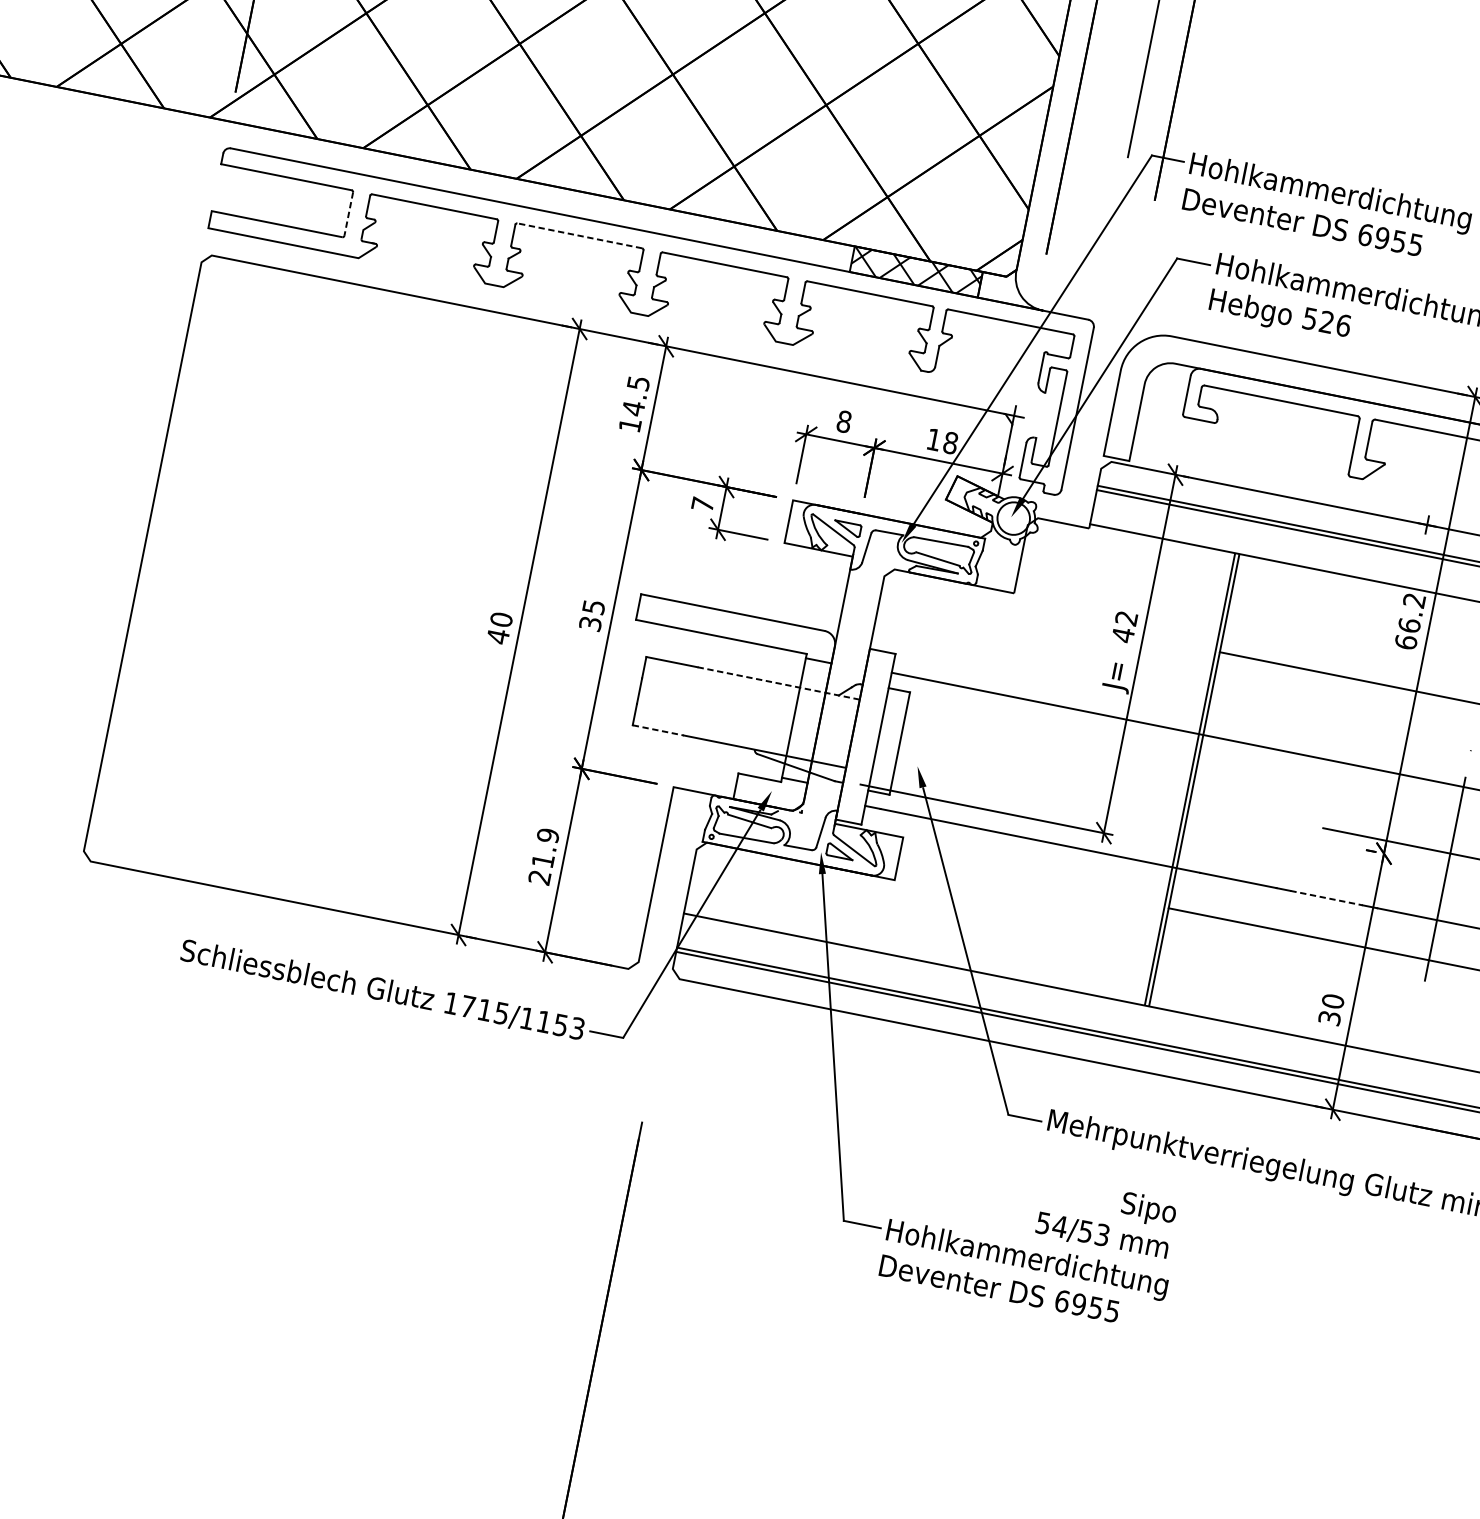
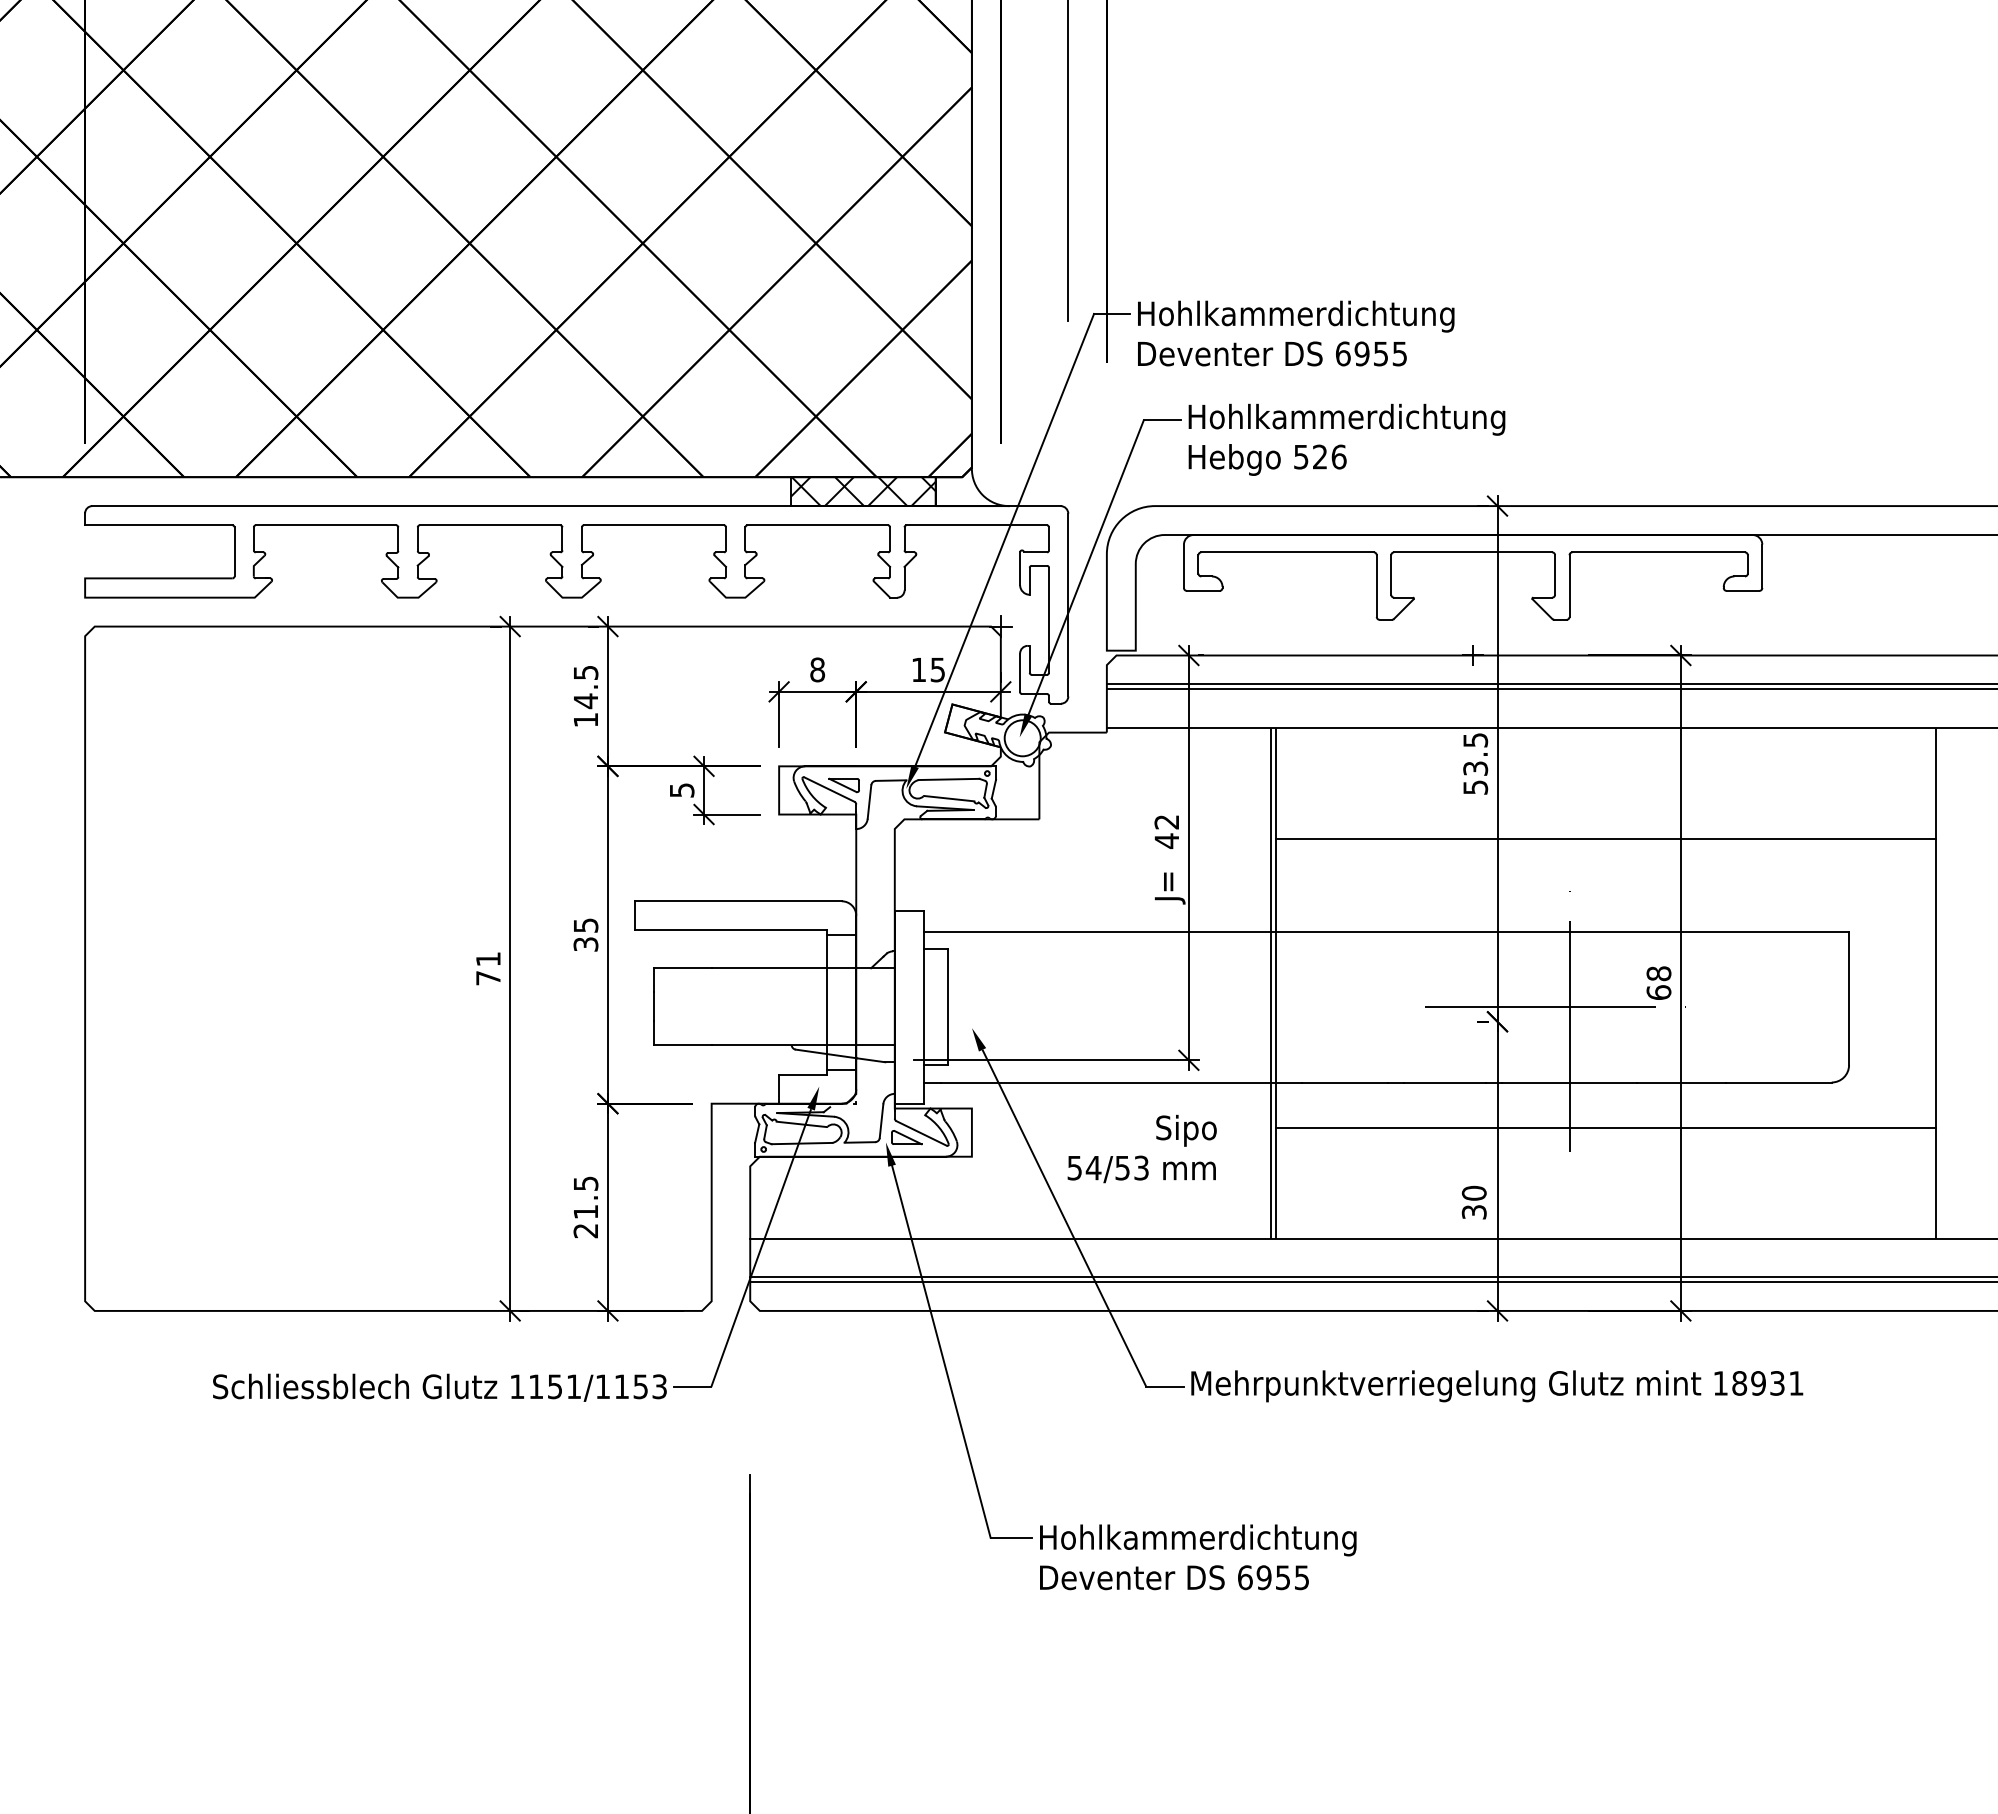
line: (348, 213) -> (234, 551), dashed -> solid
line: (579, 235) -> (489, 525), dashed -> solid
text: (950, 442) -> (937, 669), 18 -> 15
text: (703, 504) -> (682, 790), 7 -> 5
text: (1410, 621) -> (1475, 763), 66.2 -> 53.5
text: (499, 627) -> (488, 968), 40 -> 71
line: (778, 683) -> (803, 968), dashed -> solid
line: (658, 730) -> (682, 1045), dashed -> solid
text: (547, 835) -> (585, 1183), 21.9 -> 21.5
line: (1326, 898) -> (1444, 1082), dashed -> solid
text: (484, 1009) -> (554, 1386), 1715/1153 -> 1151/1153
text: (1105, 1217) -> (1141, 1148), moved

